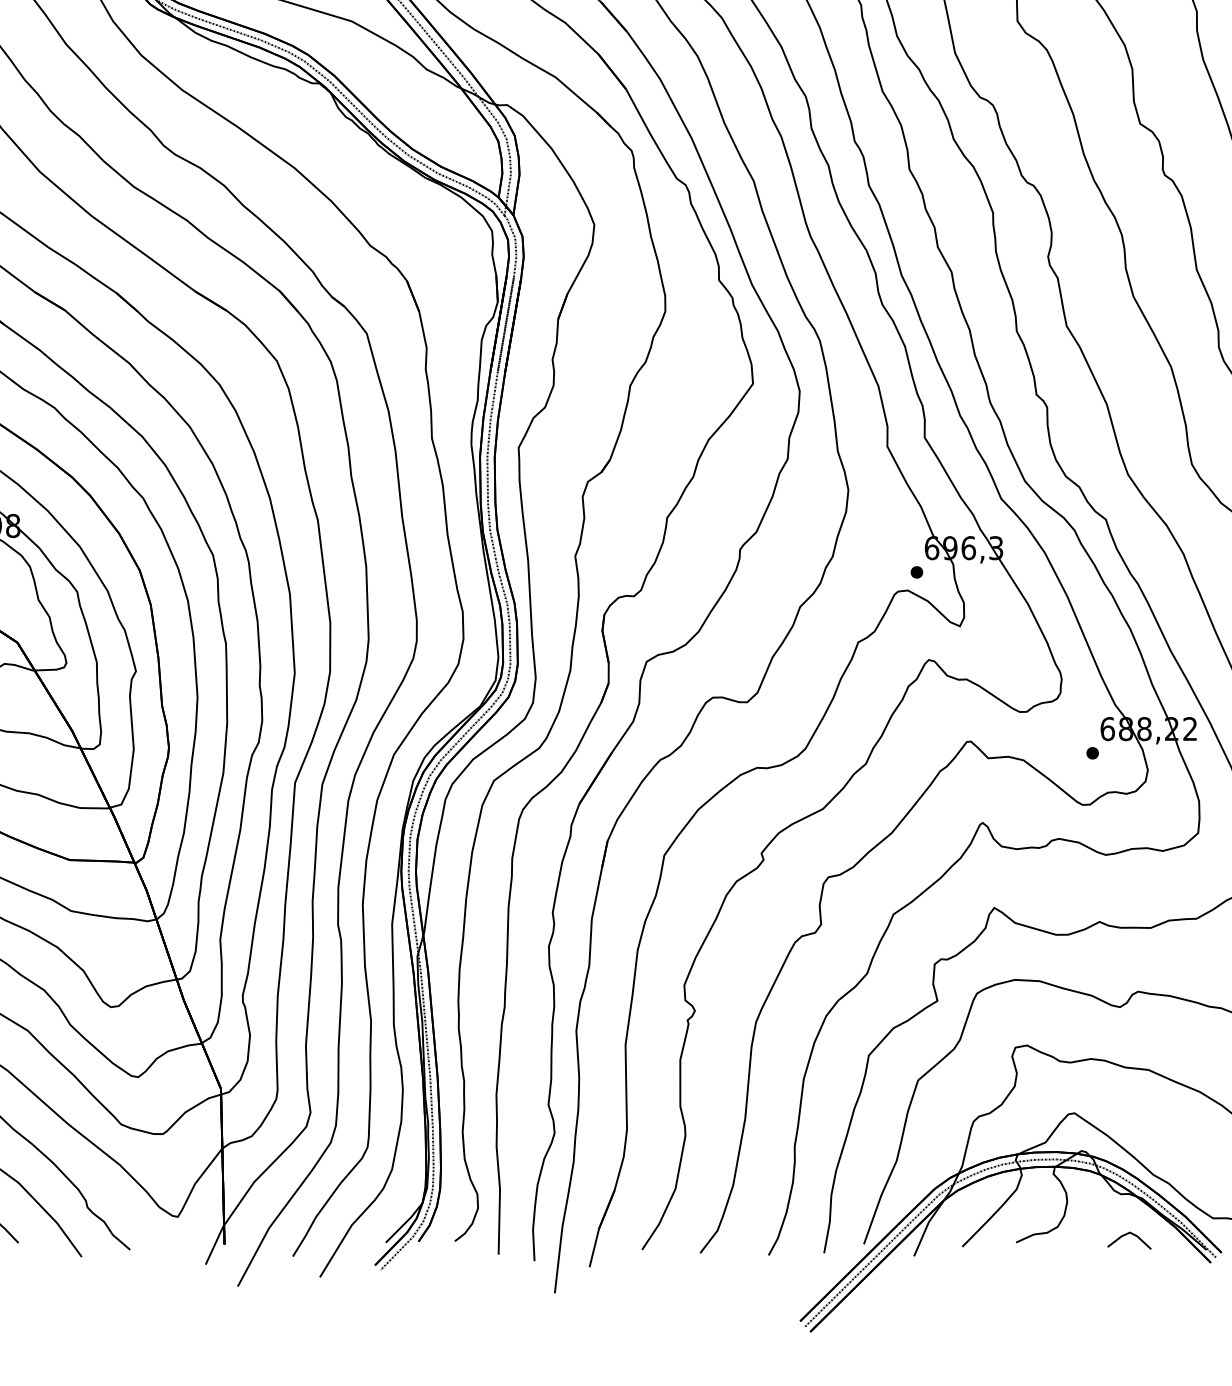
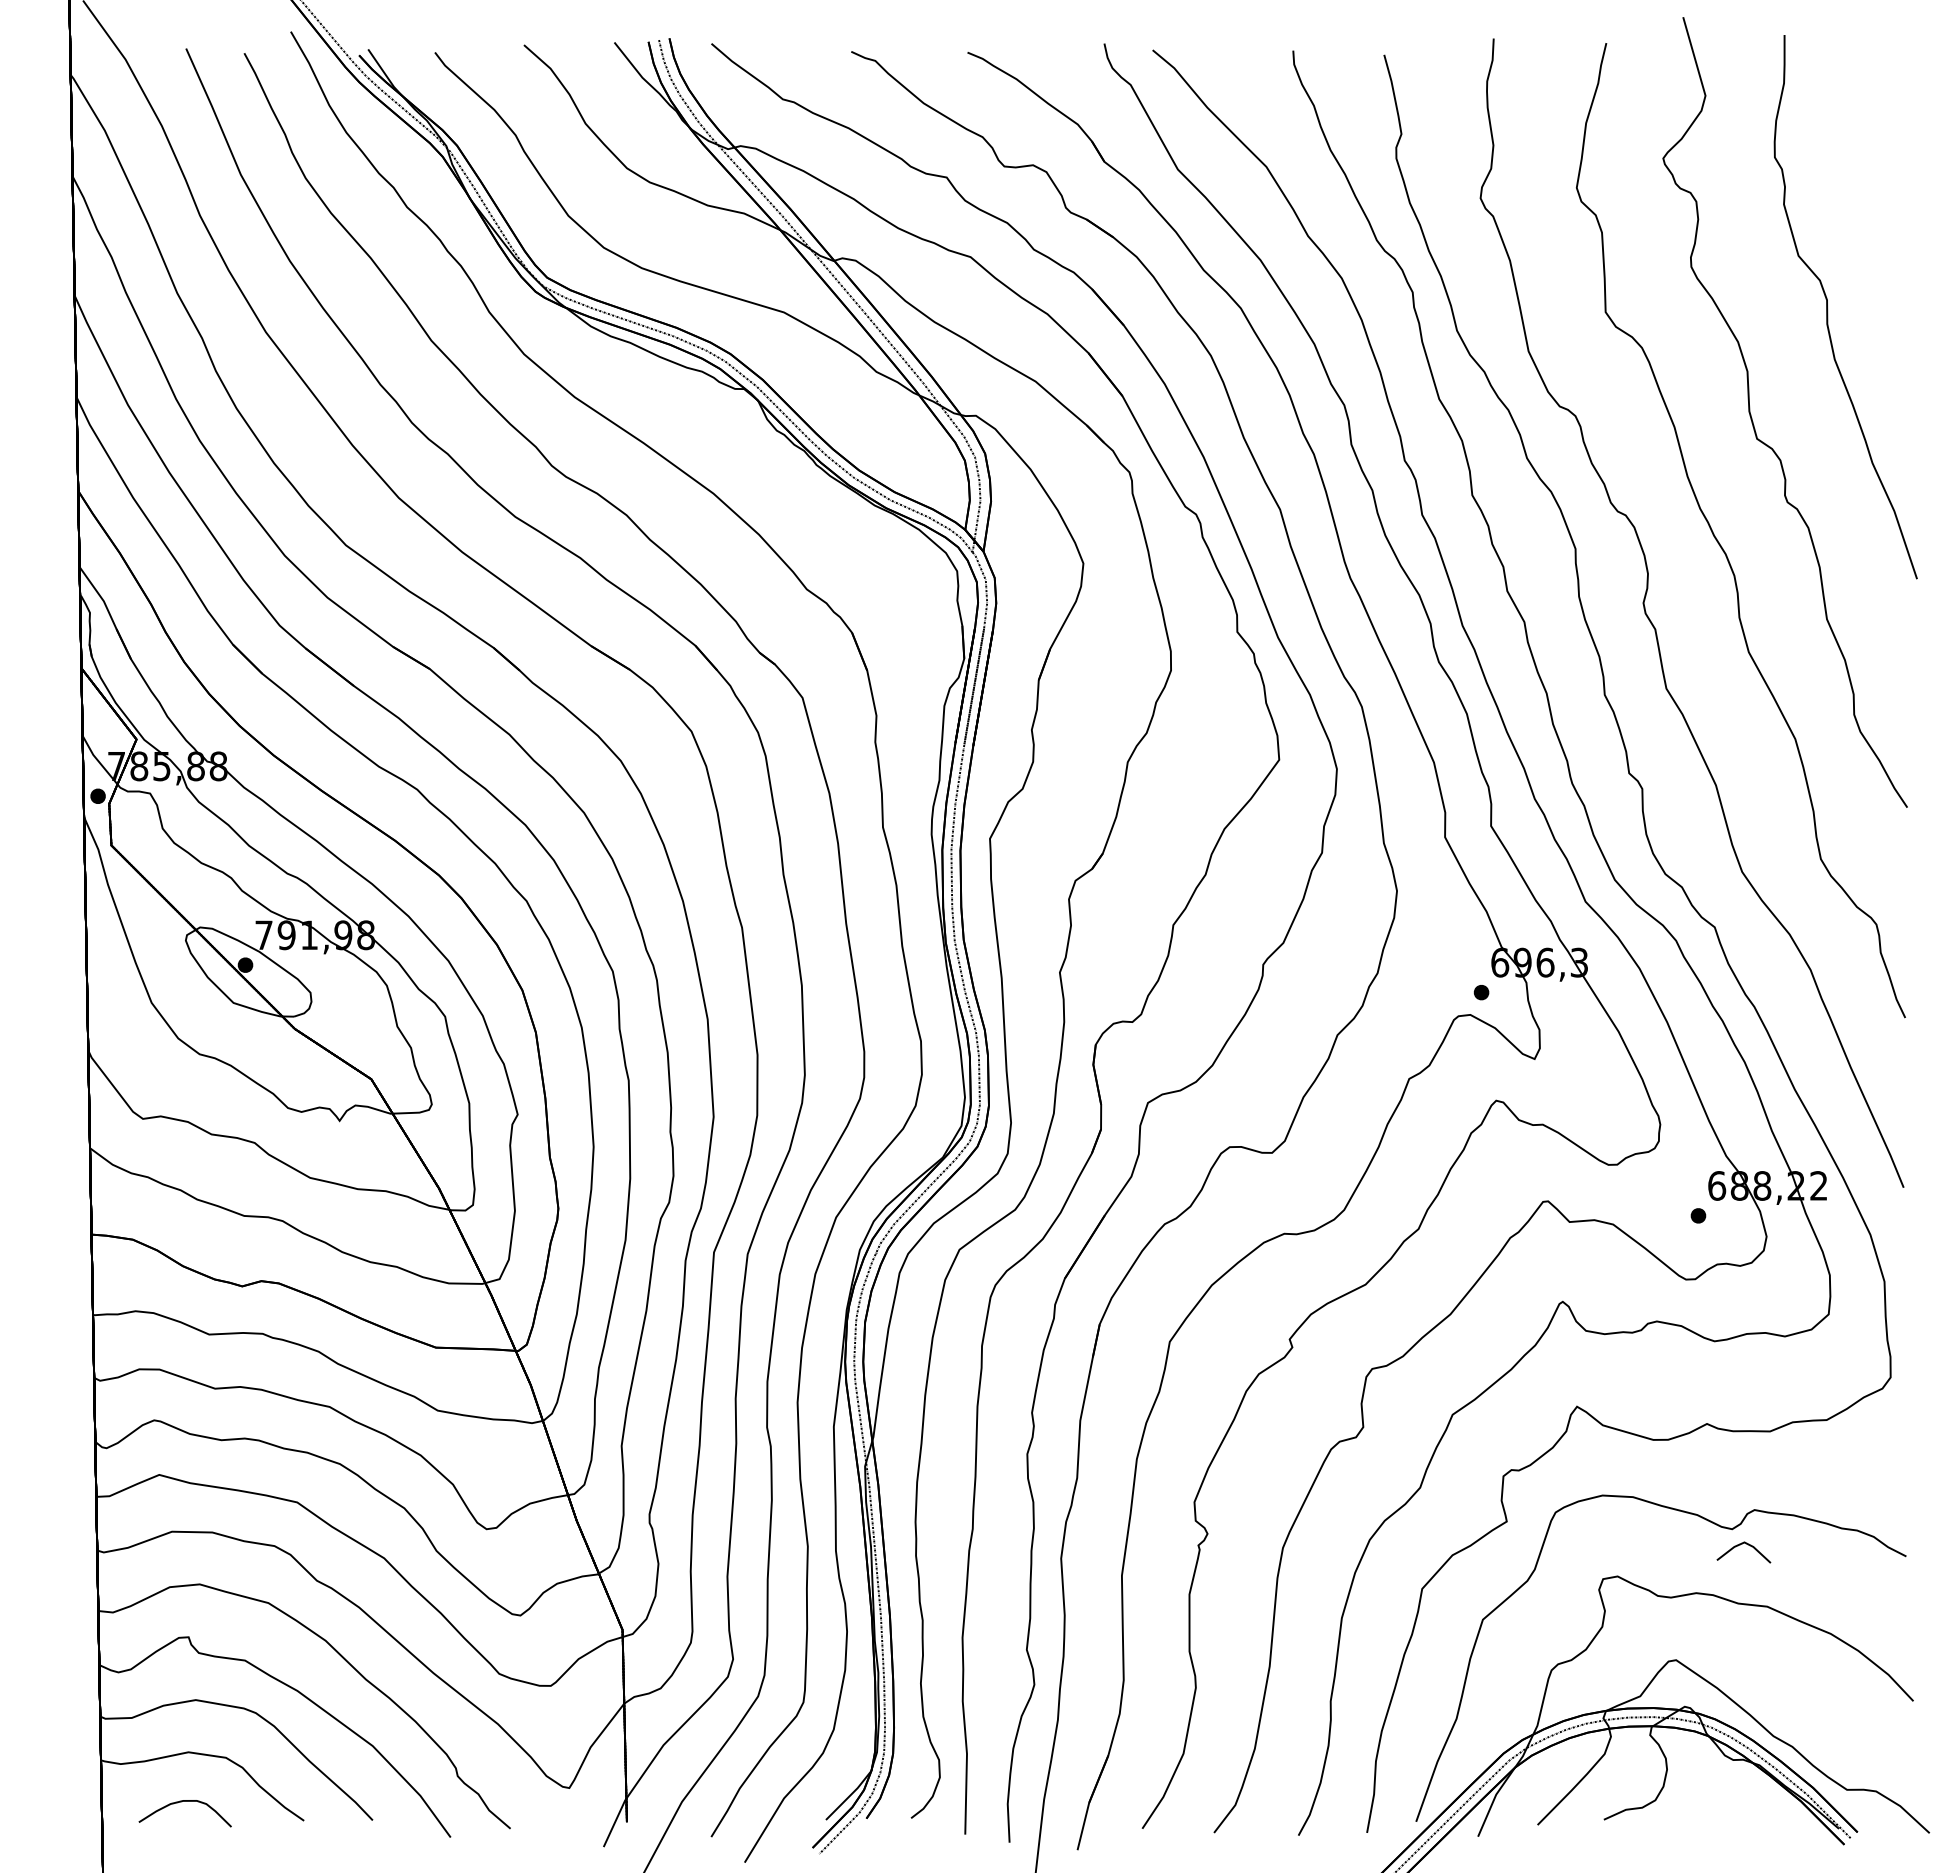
part: (1126, 1235) -> (1740, 1545), moved

